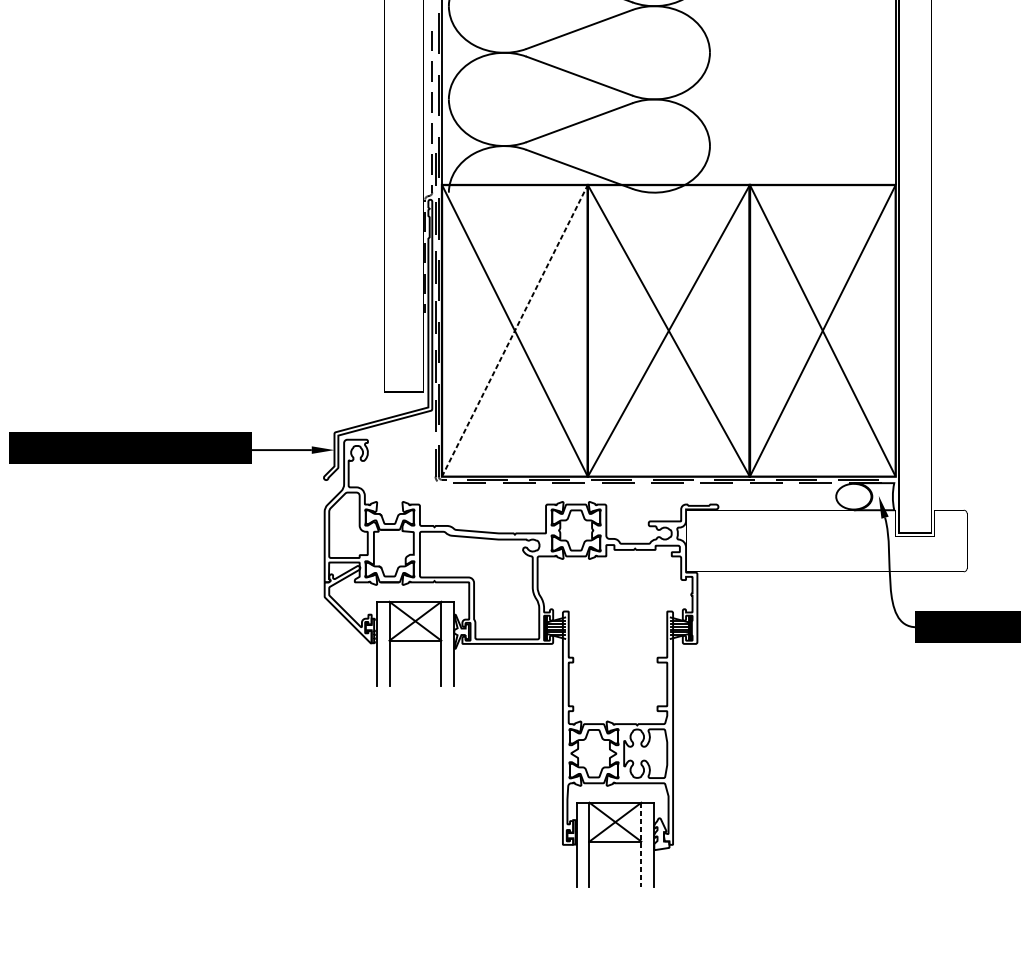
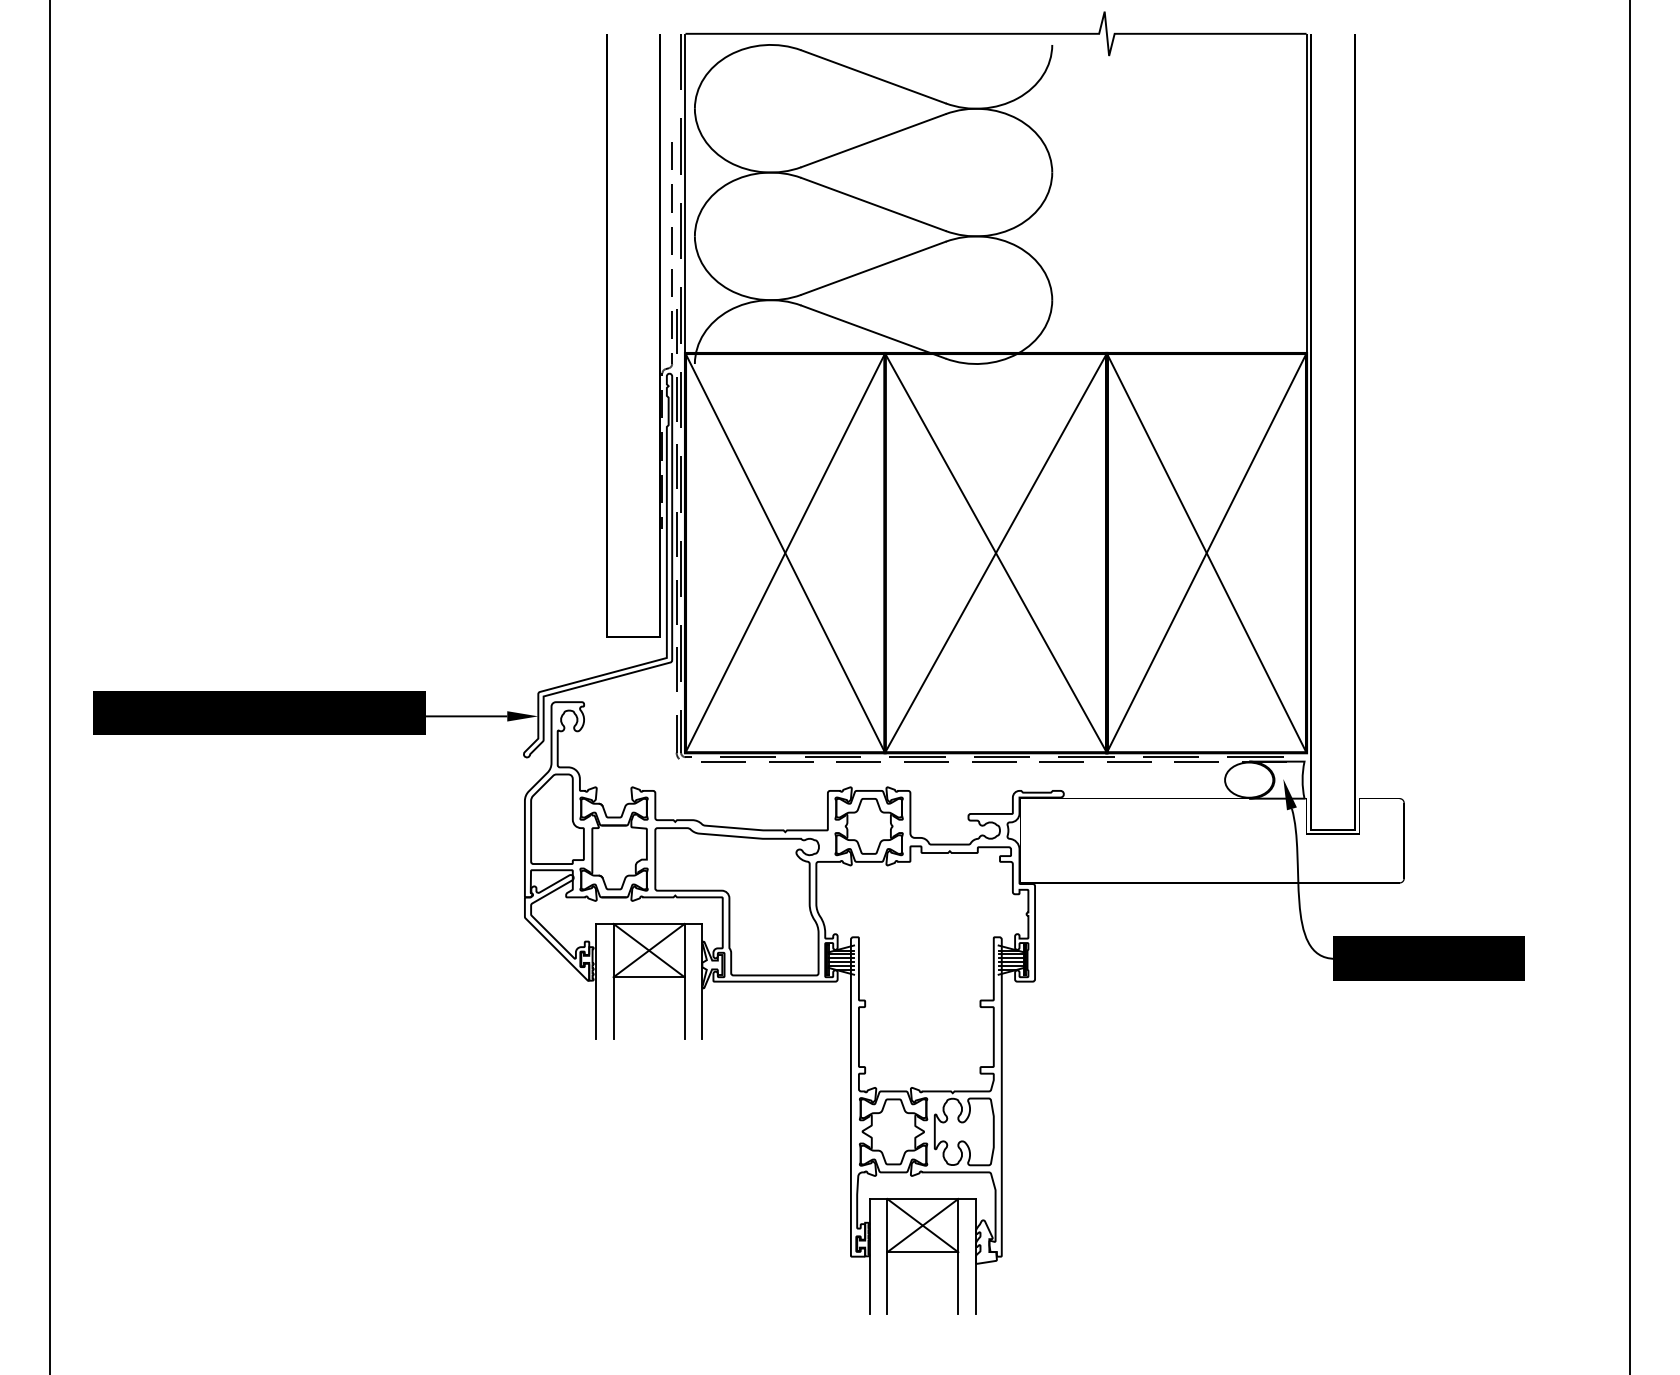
line: (515, 330) -> (785, 552), dashed -> solid
line: (641, 844) -> (958, 1256), dashed -> solid

